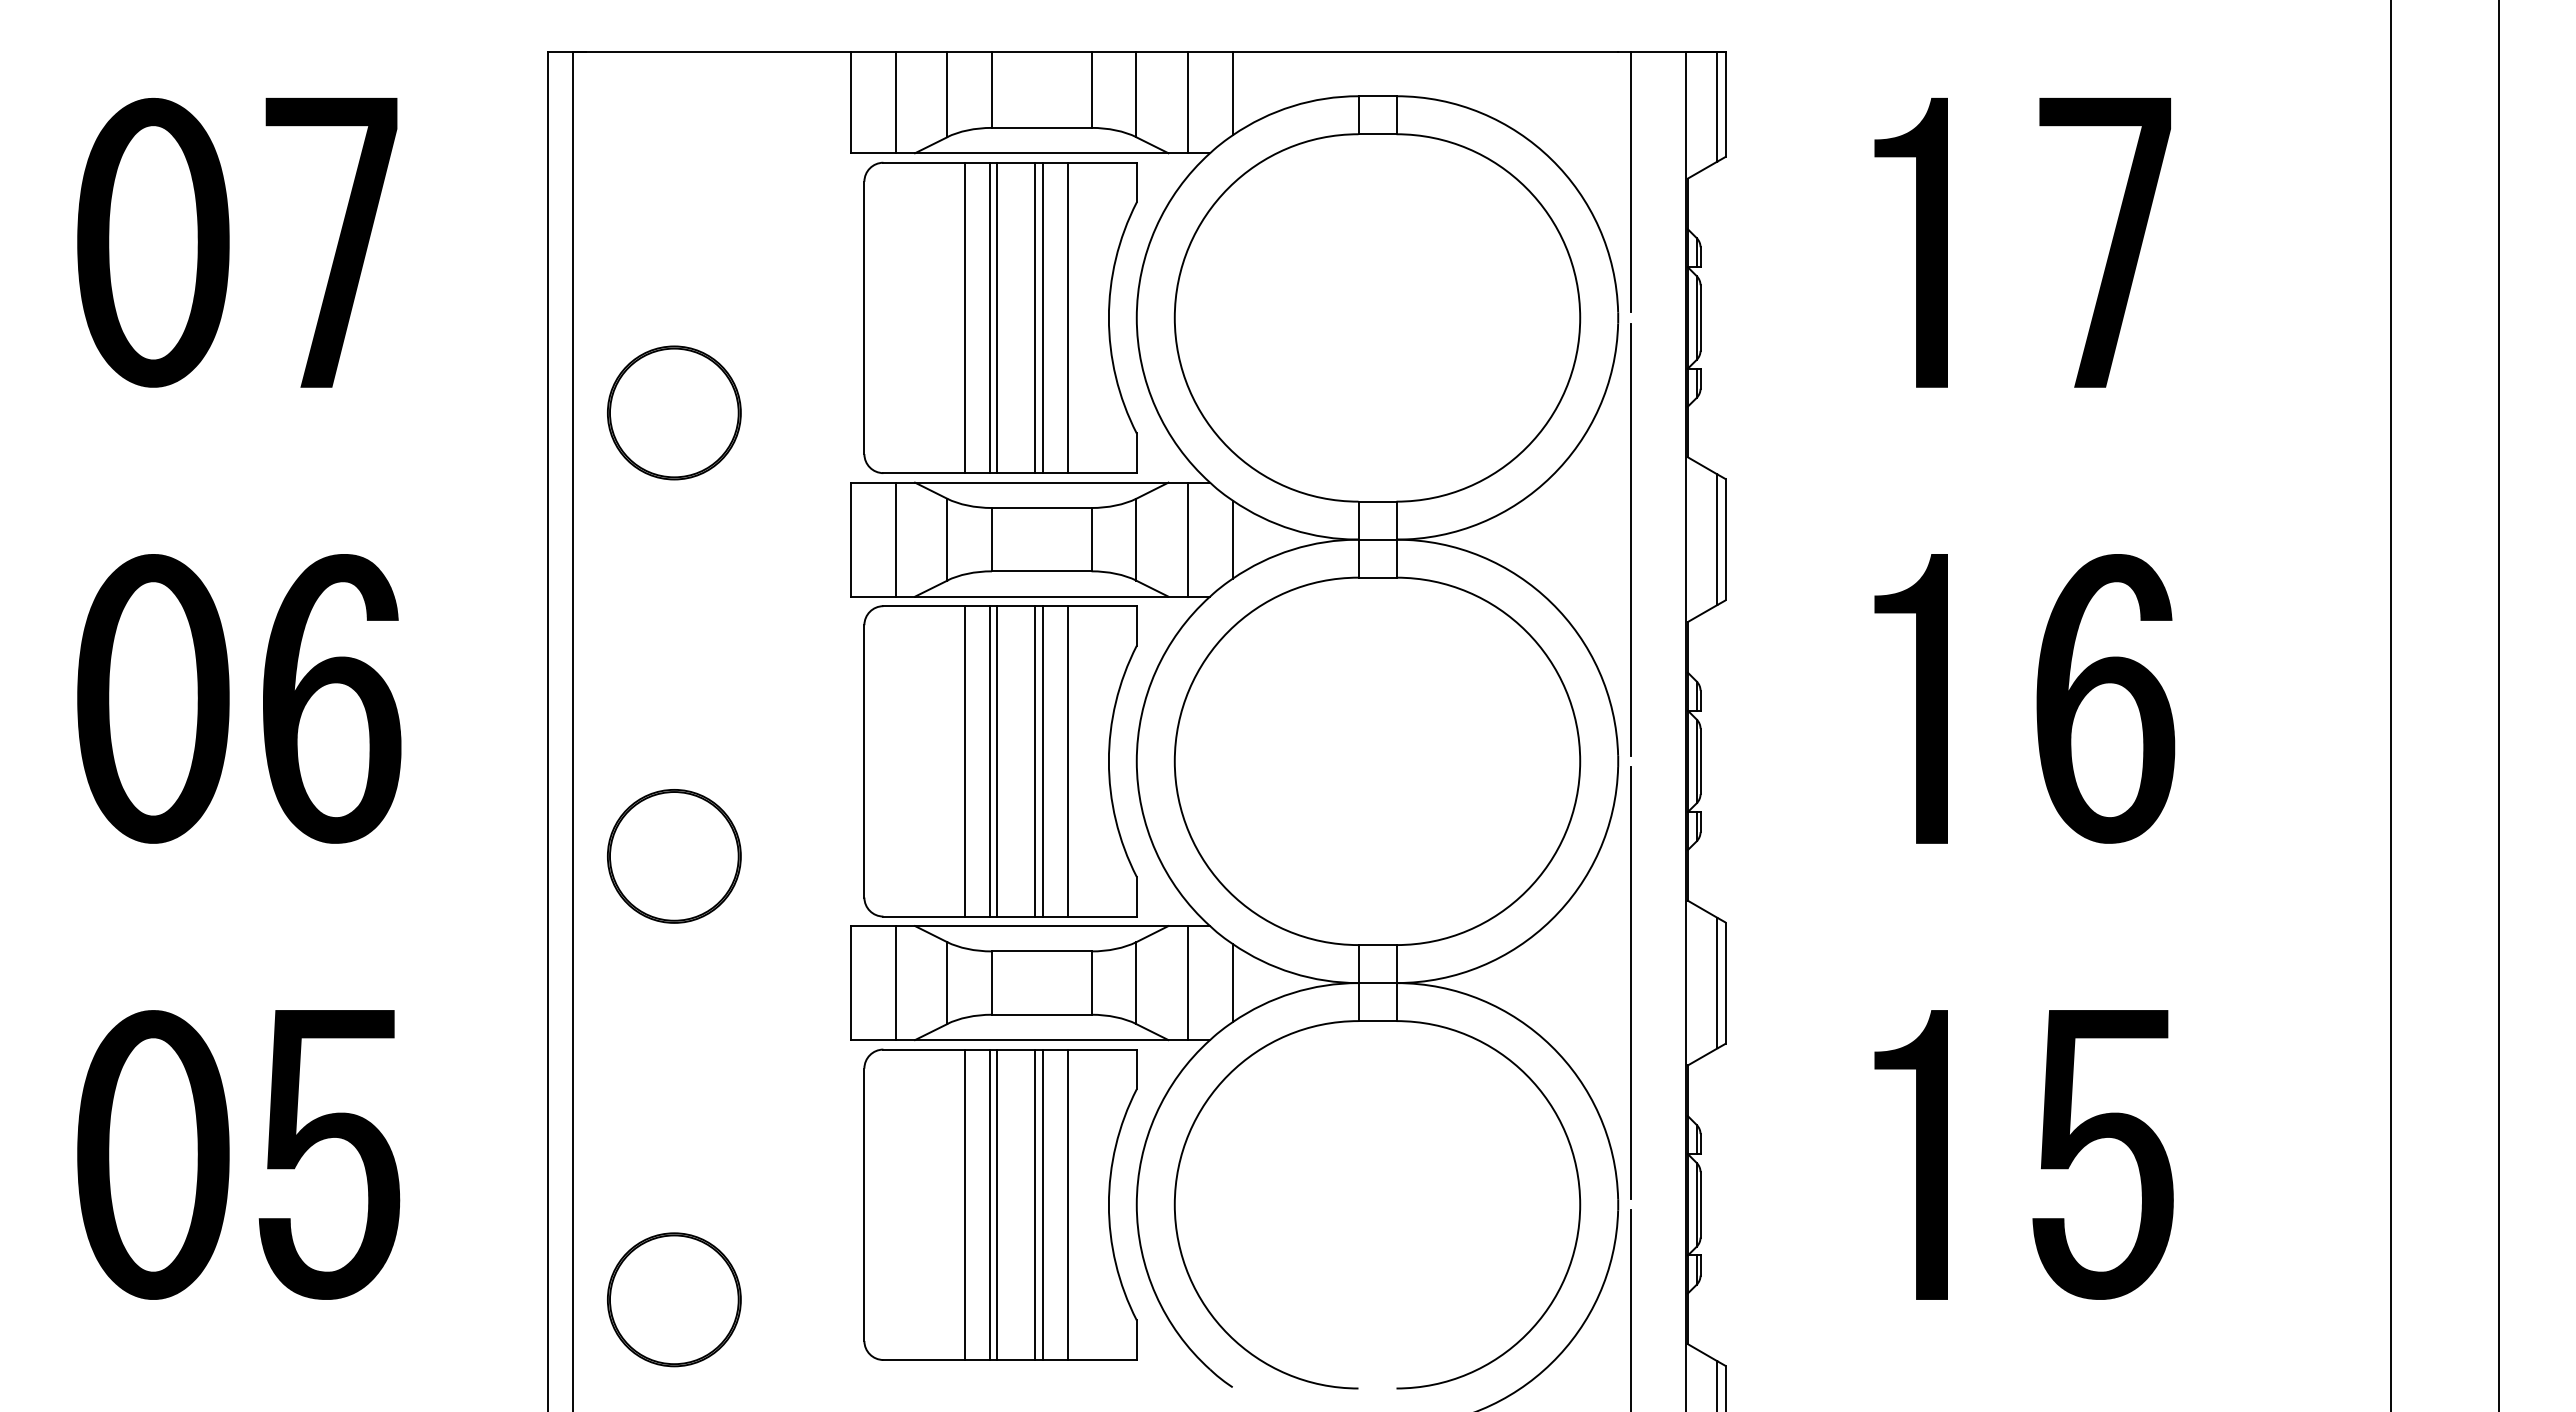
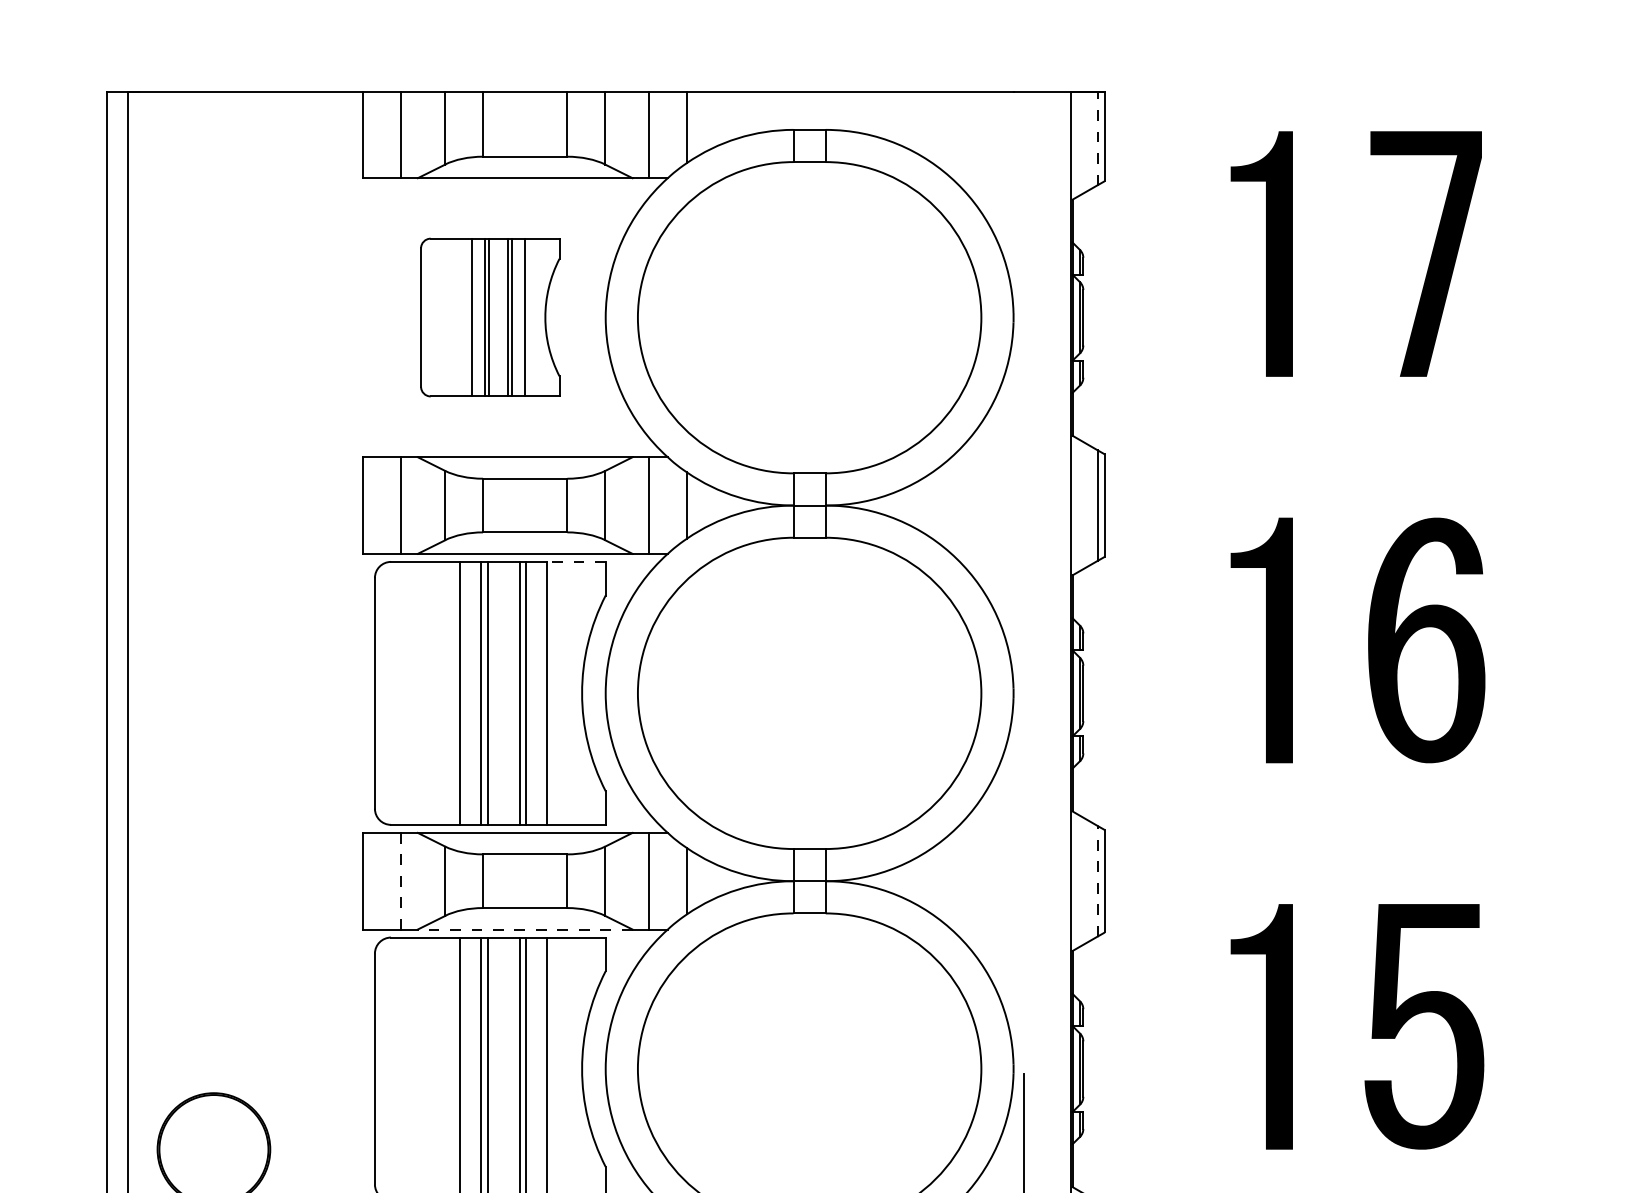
line: (1717, 106) -> (1097, 138), solid -> dashed
line: (1630, 181) -> (1023, 202), removed
part: (1000, 317) -> (490, 317), size x0.6
part: (674, 412) -> (214, 397), removed
line: (1630, 539) -> (1023, 505), removed
line: (1101, 606) -> (575, 562), solid -> dashed
part: (674, 856) -> (214, 773), removed
line: (895, 982) -> (401, 880), solid -> dashed
line: (1630, 982) -> (1023, 880), removed
line: (1717, 982) -> (1097, 880), solid -> dashed
line: (1041, 1040) -> (524, 929), solid -> dashed

